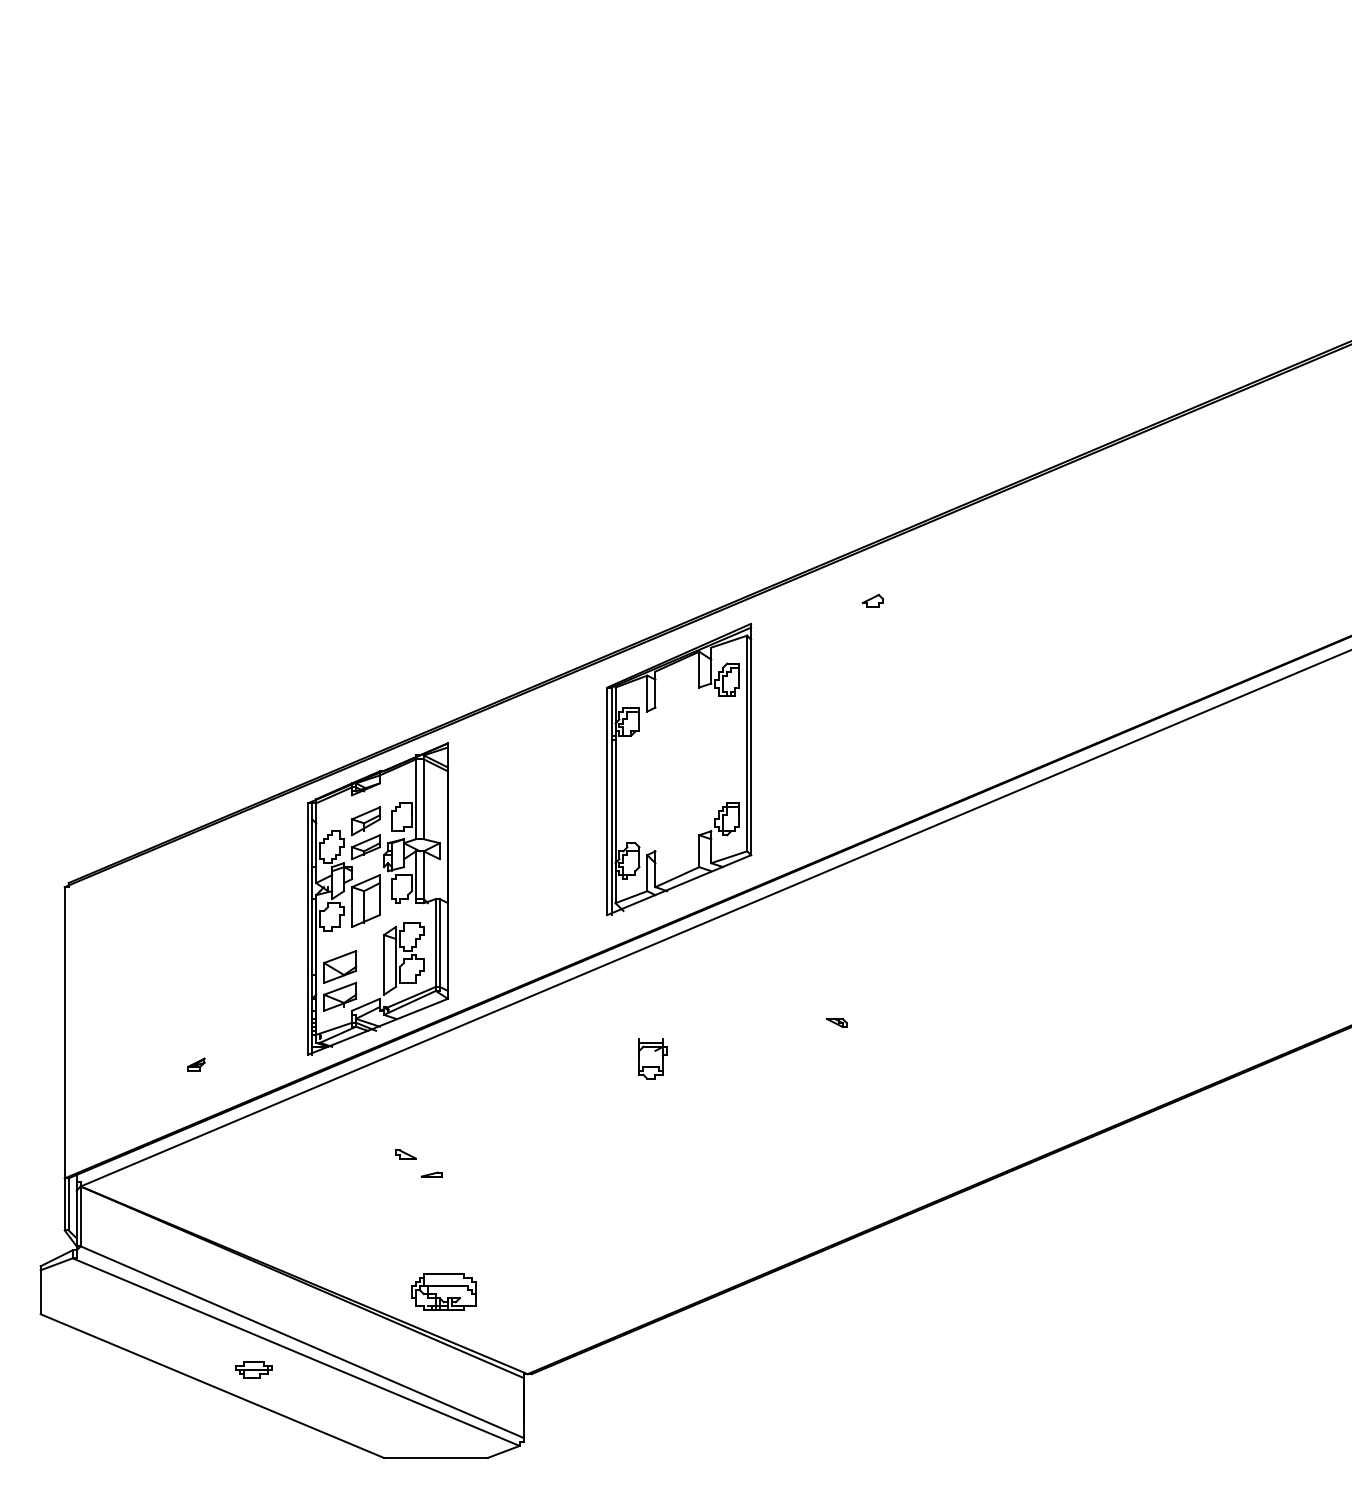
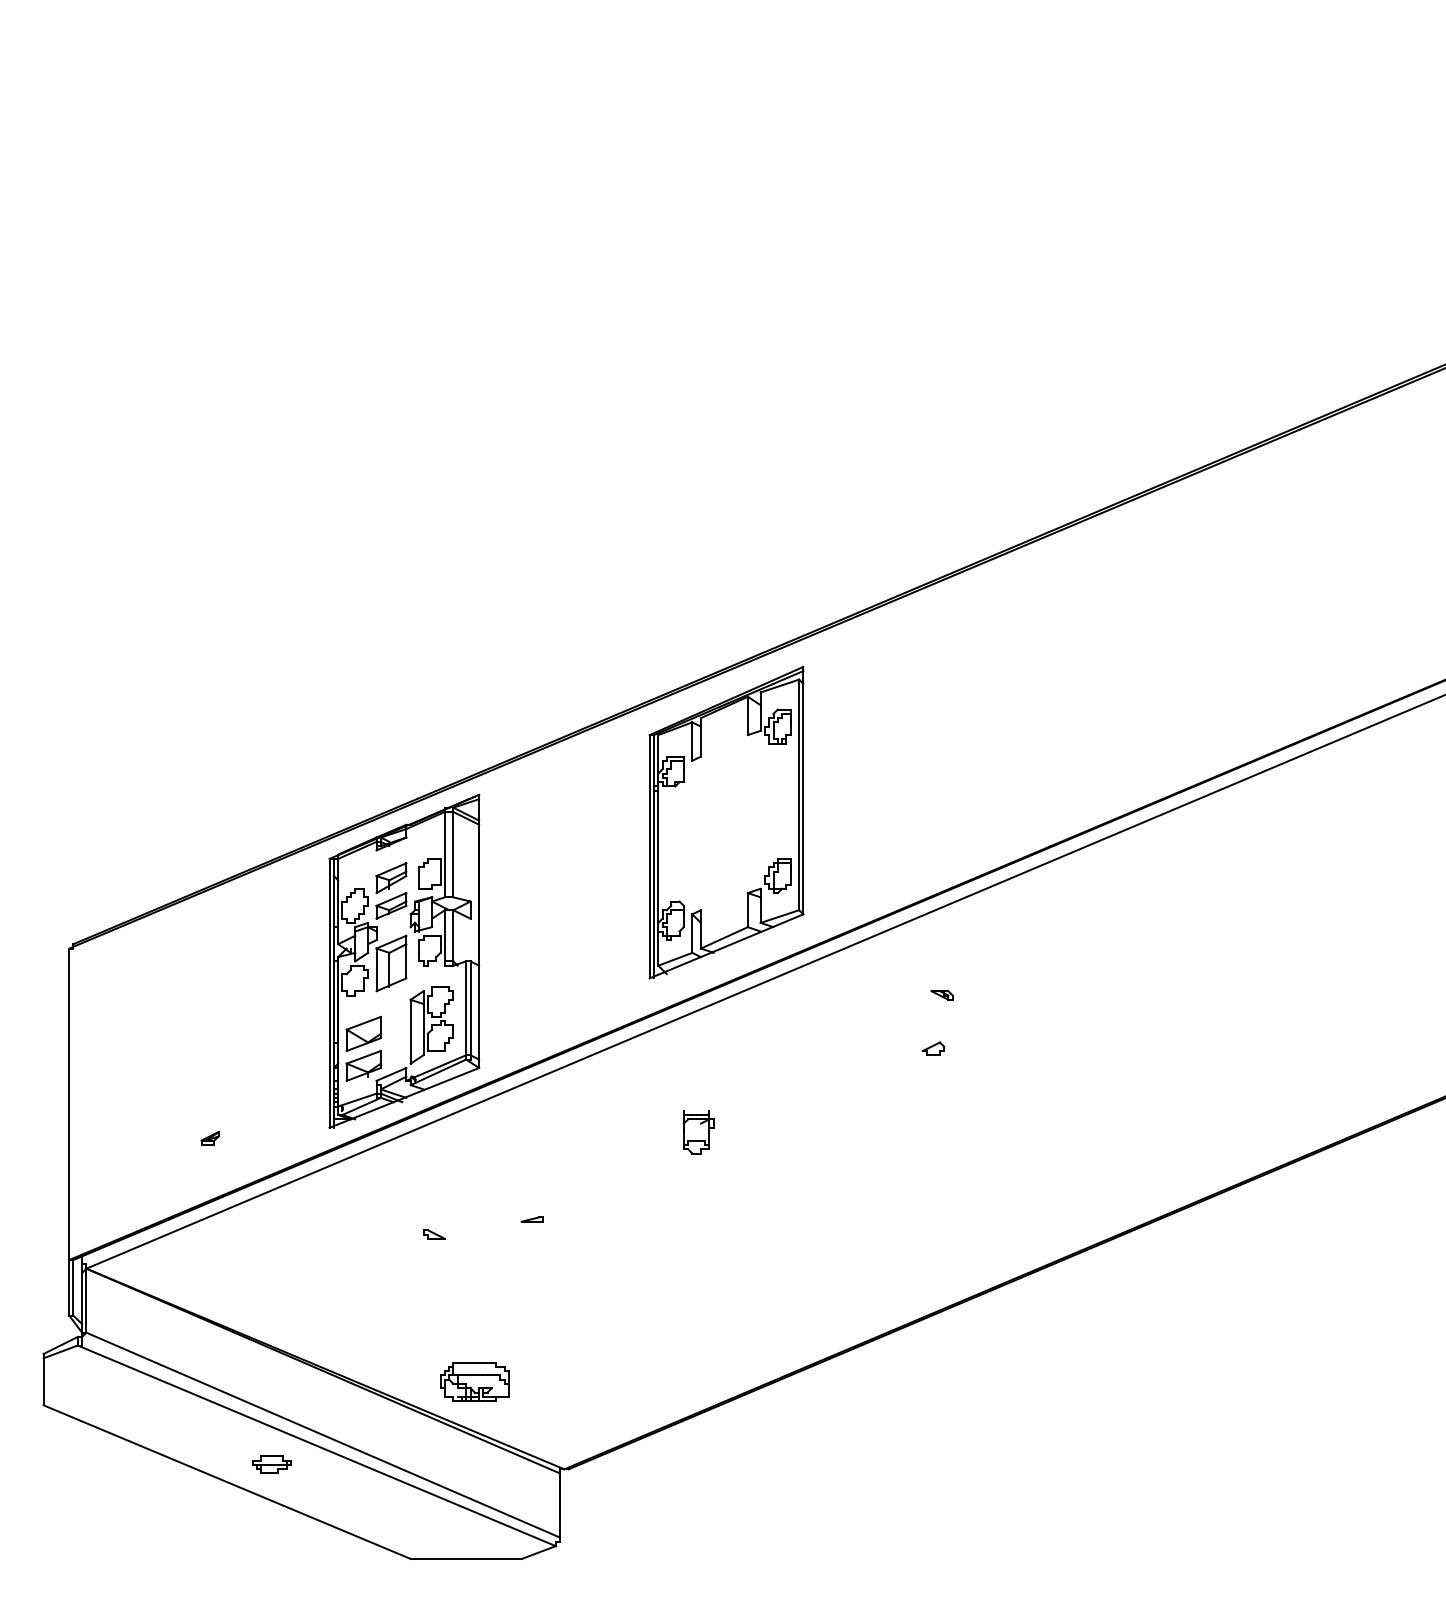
part: (872, 600) -> (933, 1048), moved
part: (836, 1022) -> (941, 994), moved
part: (431, 1174) -> (532, 1219), moved

